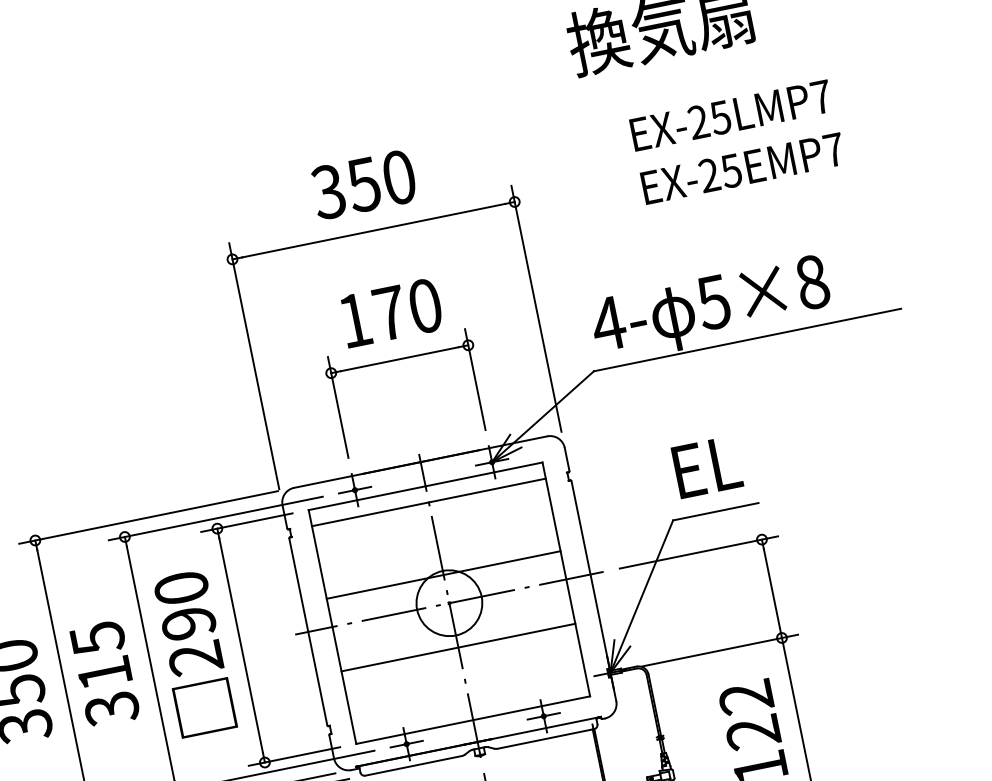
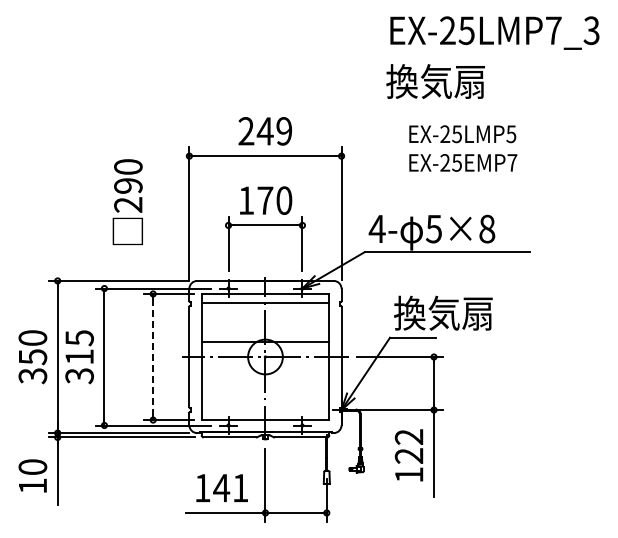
text: (821, 97) -> (511, 134), EX-25LMP7 -> EX-25LMP5
text: (364, 184) -> (265, 131), 350 -> 249
text: (762, 453) -> (443, 312), EL -> 換気扇
line: (241, 646) -> (153, 357), solid -> dashed
line: (458, 646) -> (265, 380), removed
text: (193, 654) -> (127, 202), moved

